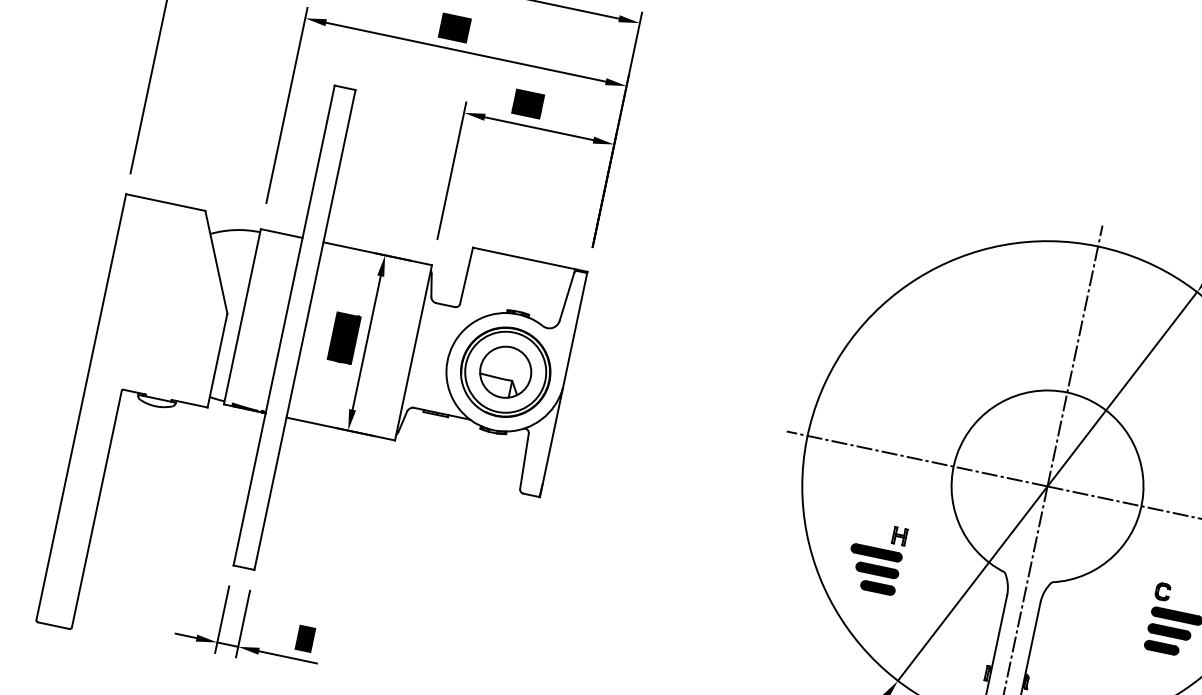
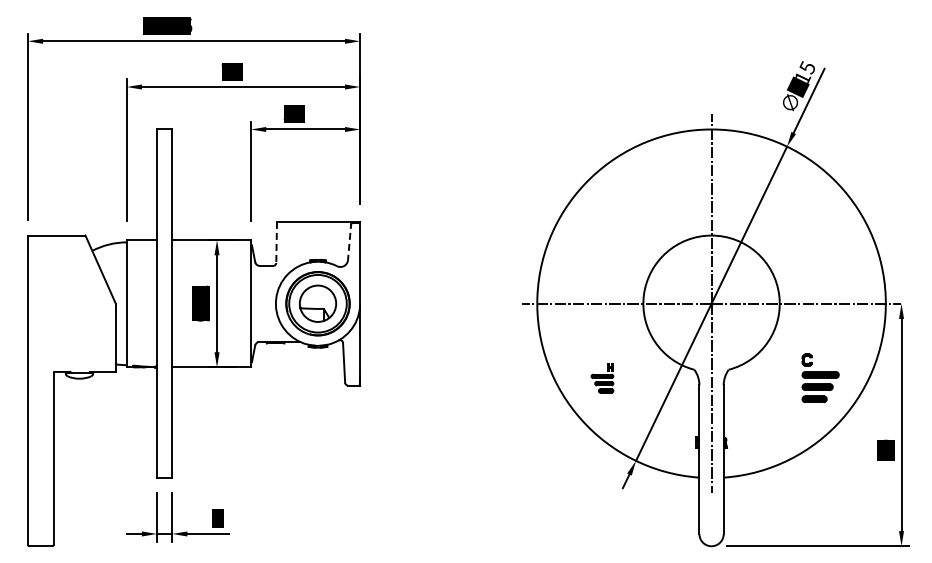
line: (466, 275) -> (276, 242), solid -> dashed
line: (567, 295) -> (349, 241), solid -> dashed
part: (875, 557) -> (602, 378), size x0.6

